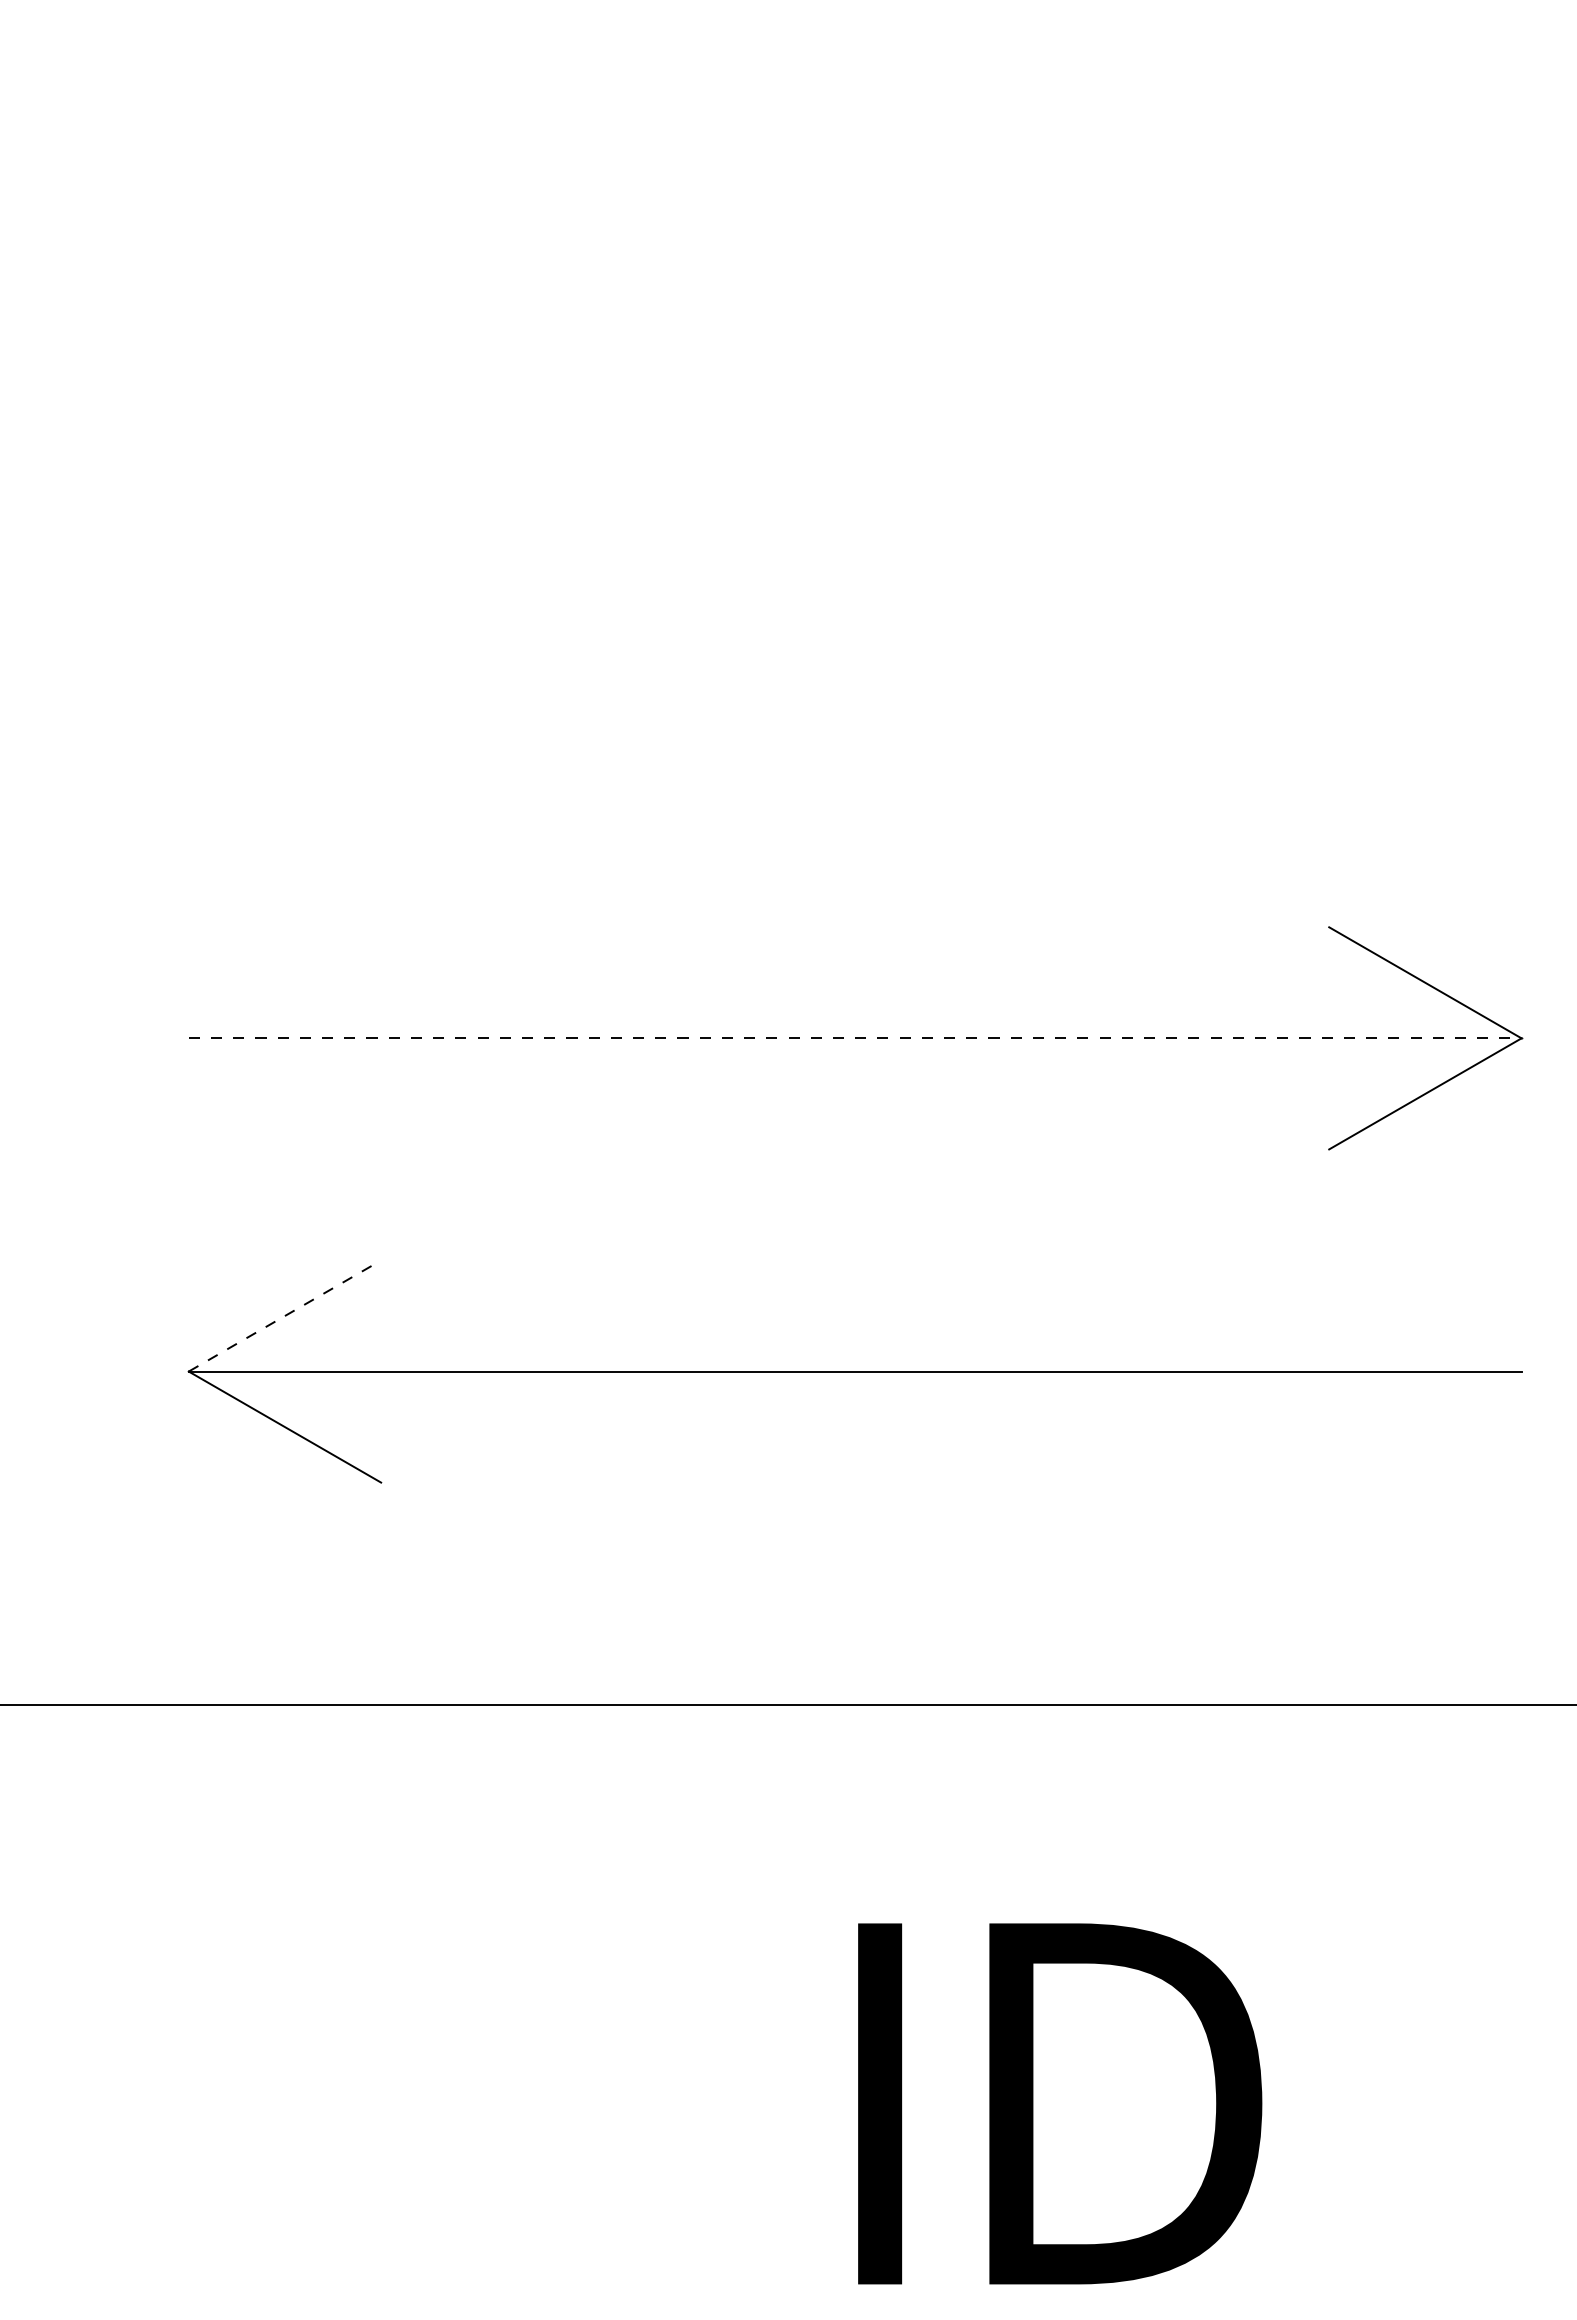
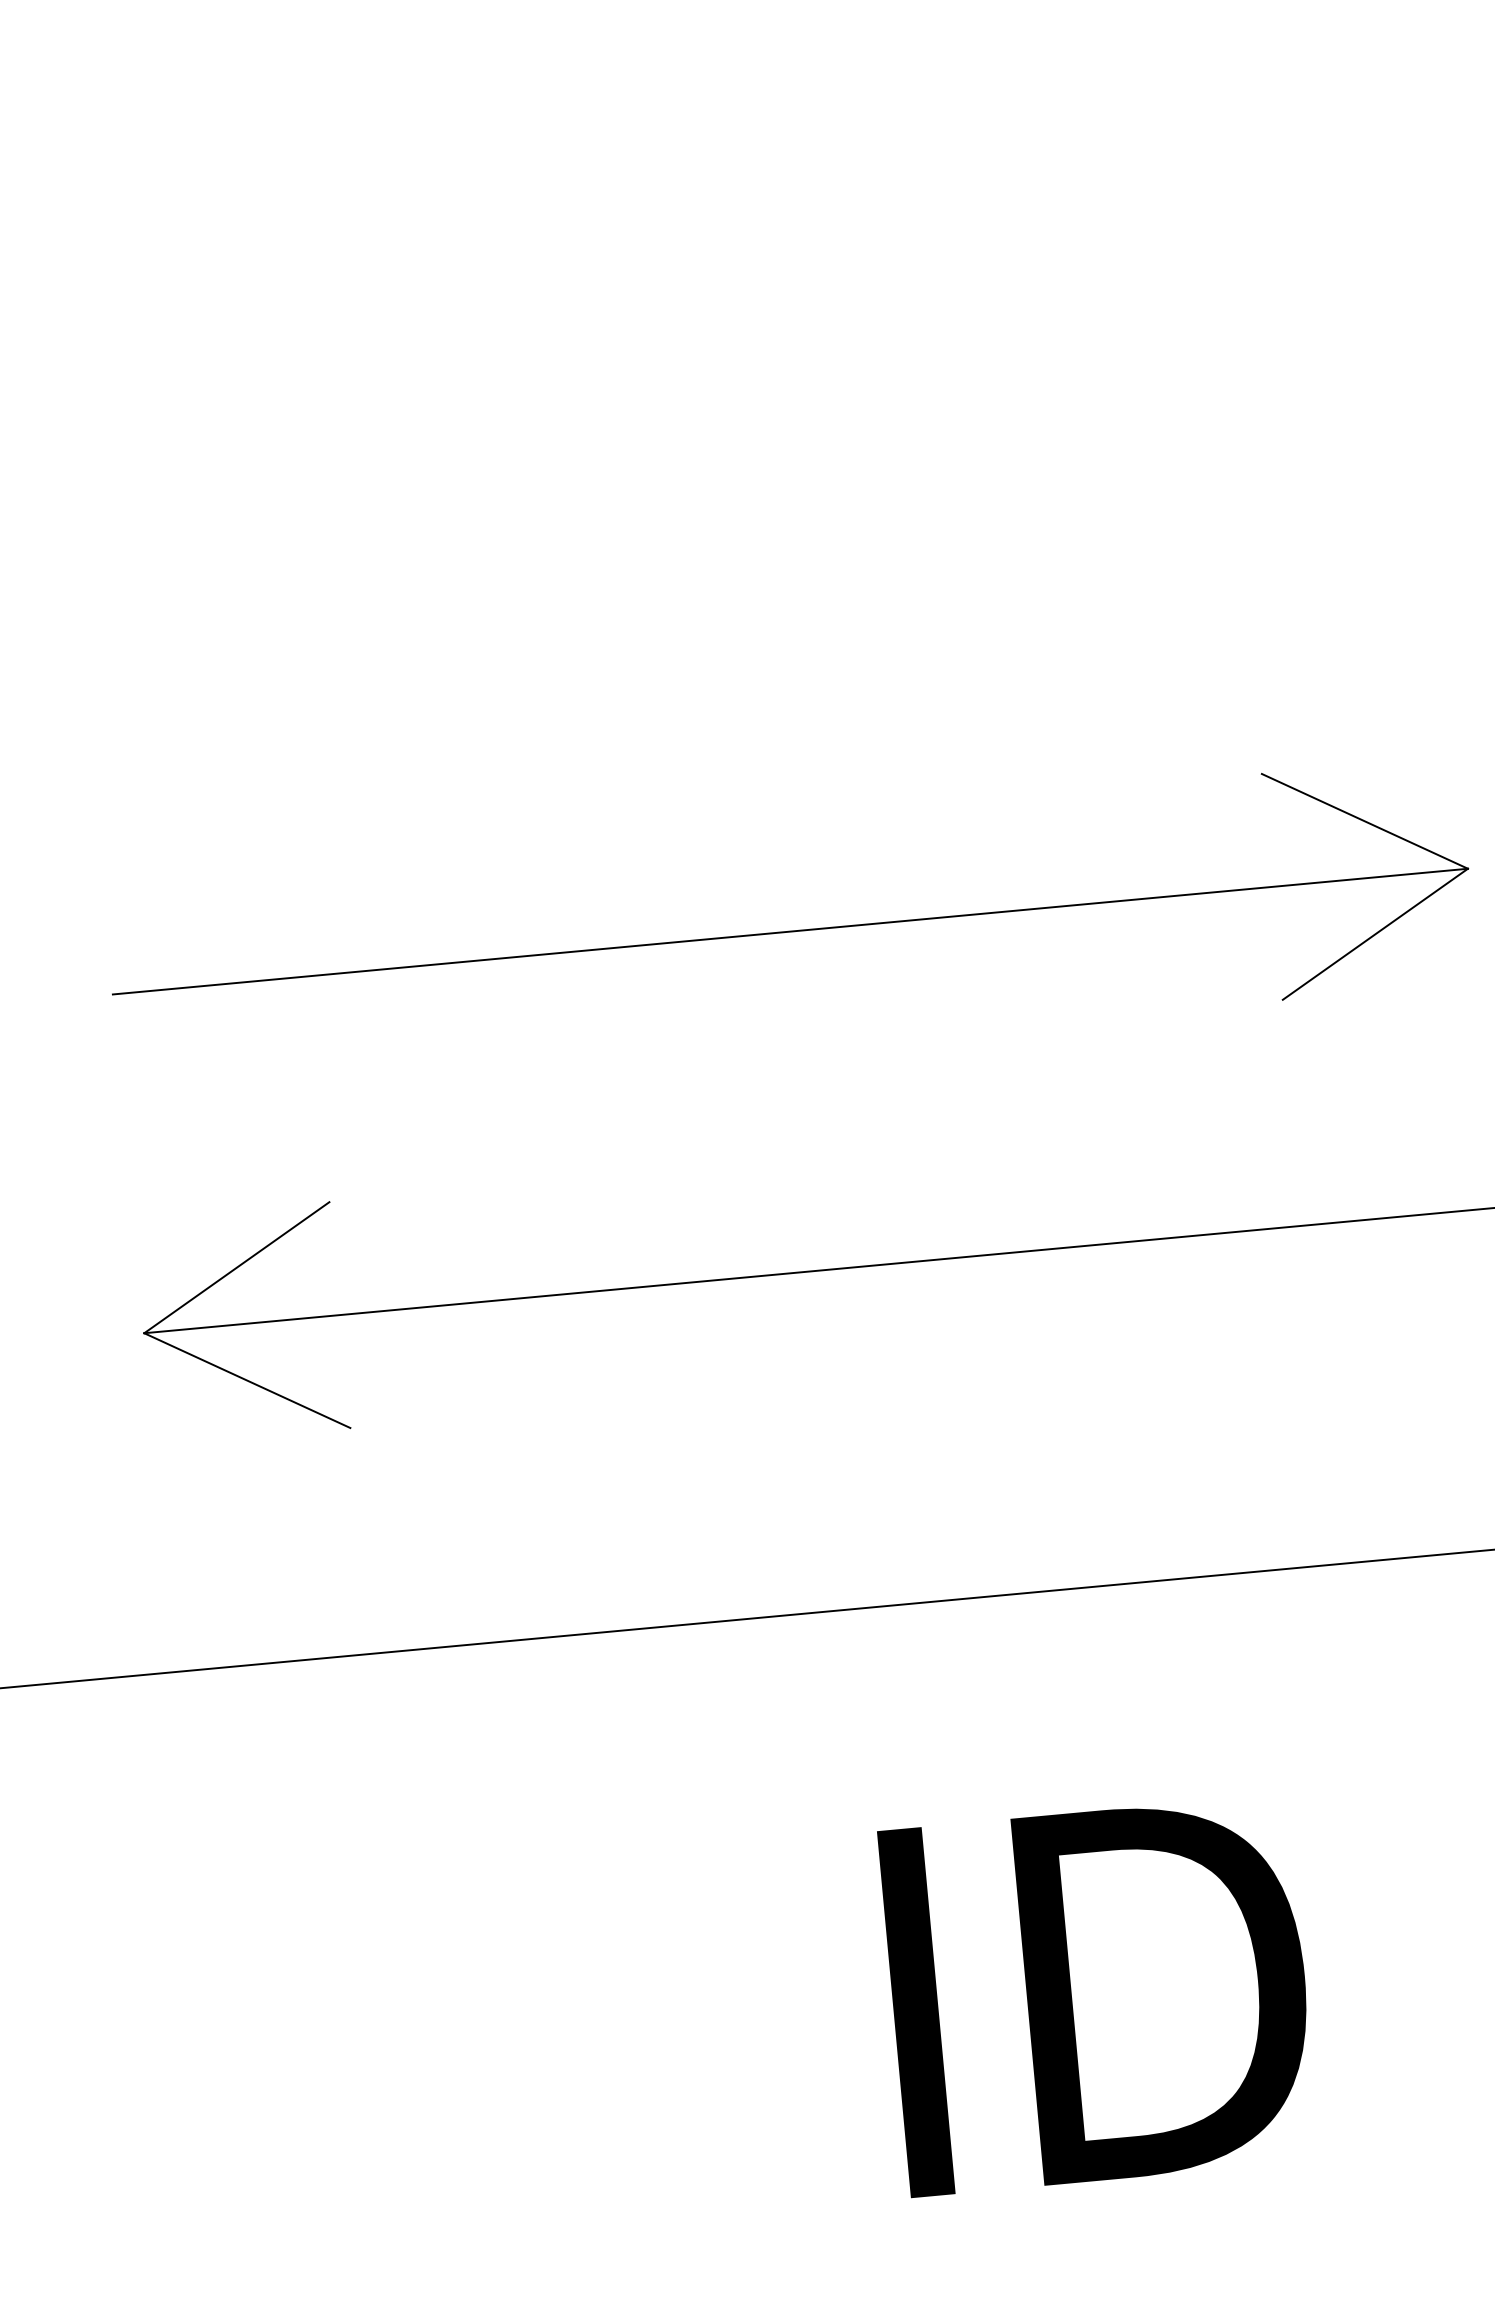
line: (855, 1038) -> (790, 931), dashed -> solid
line: (285, 1315) -> (237, 1267), dashed -> solid

